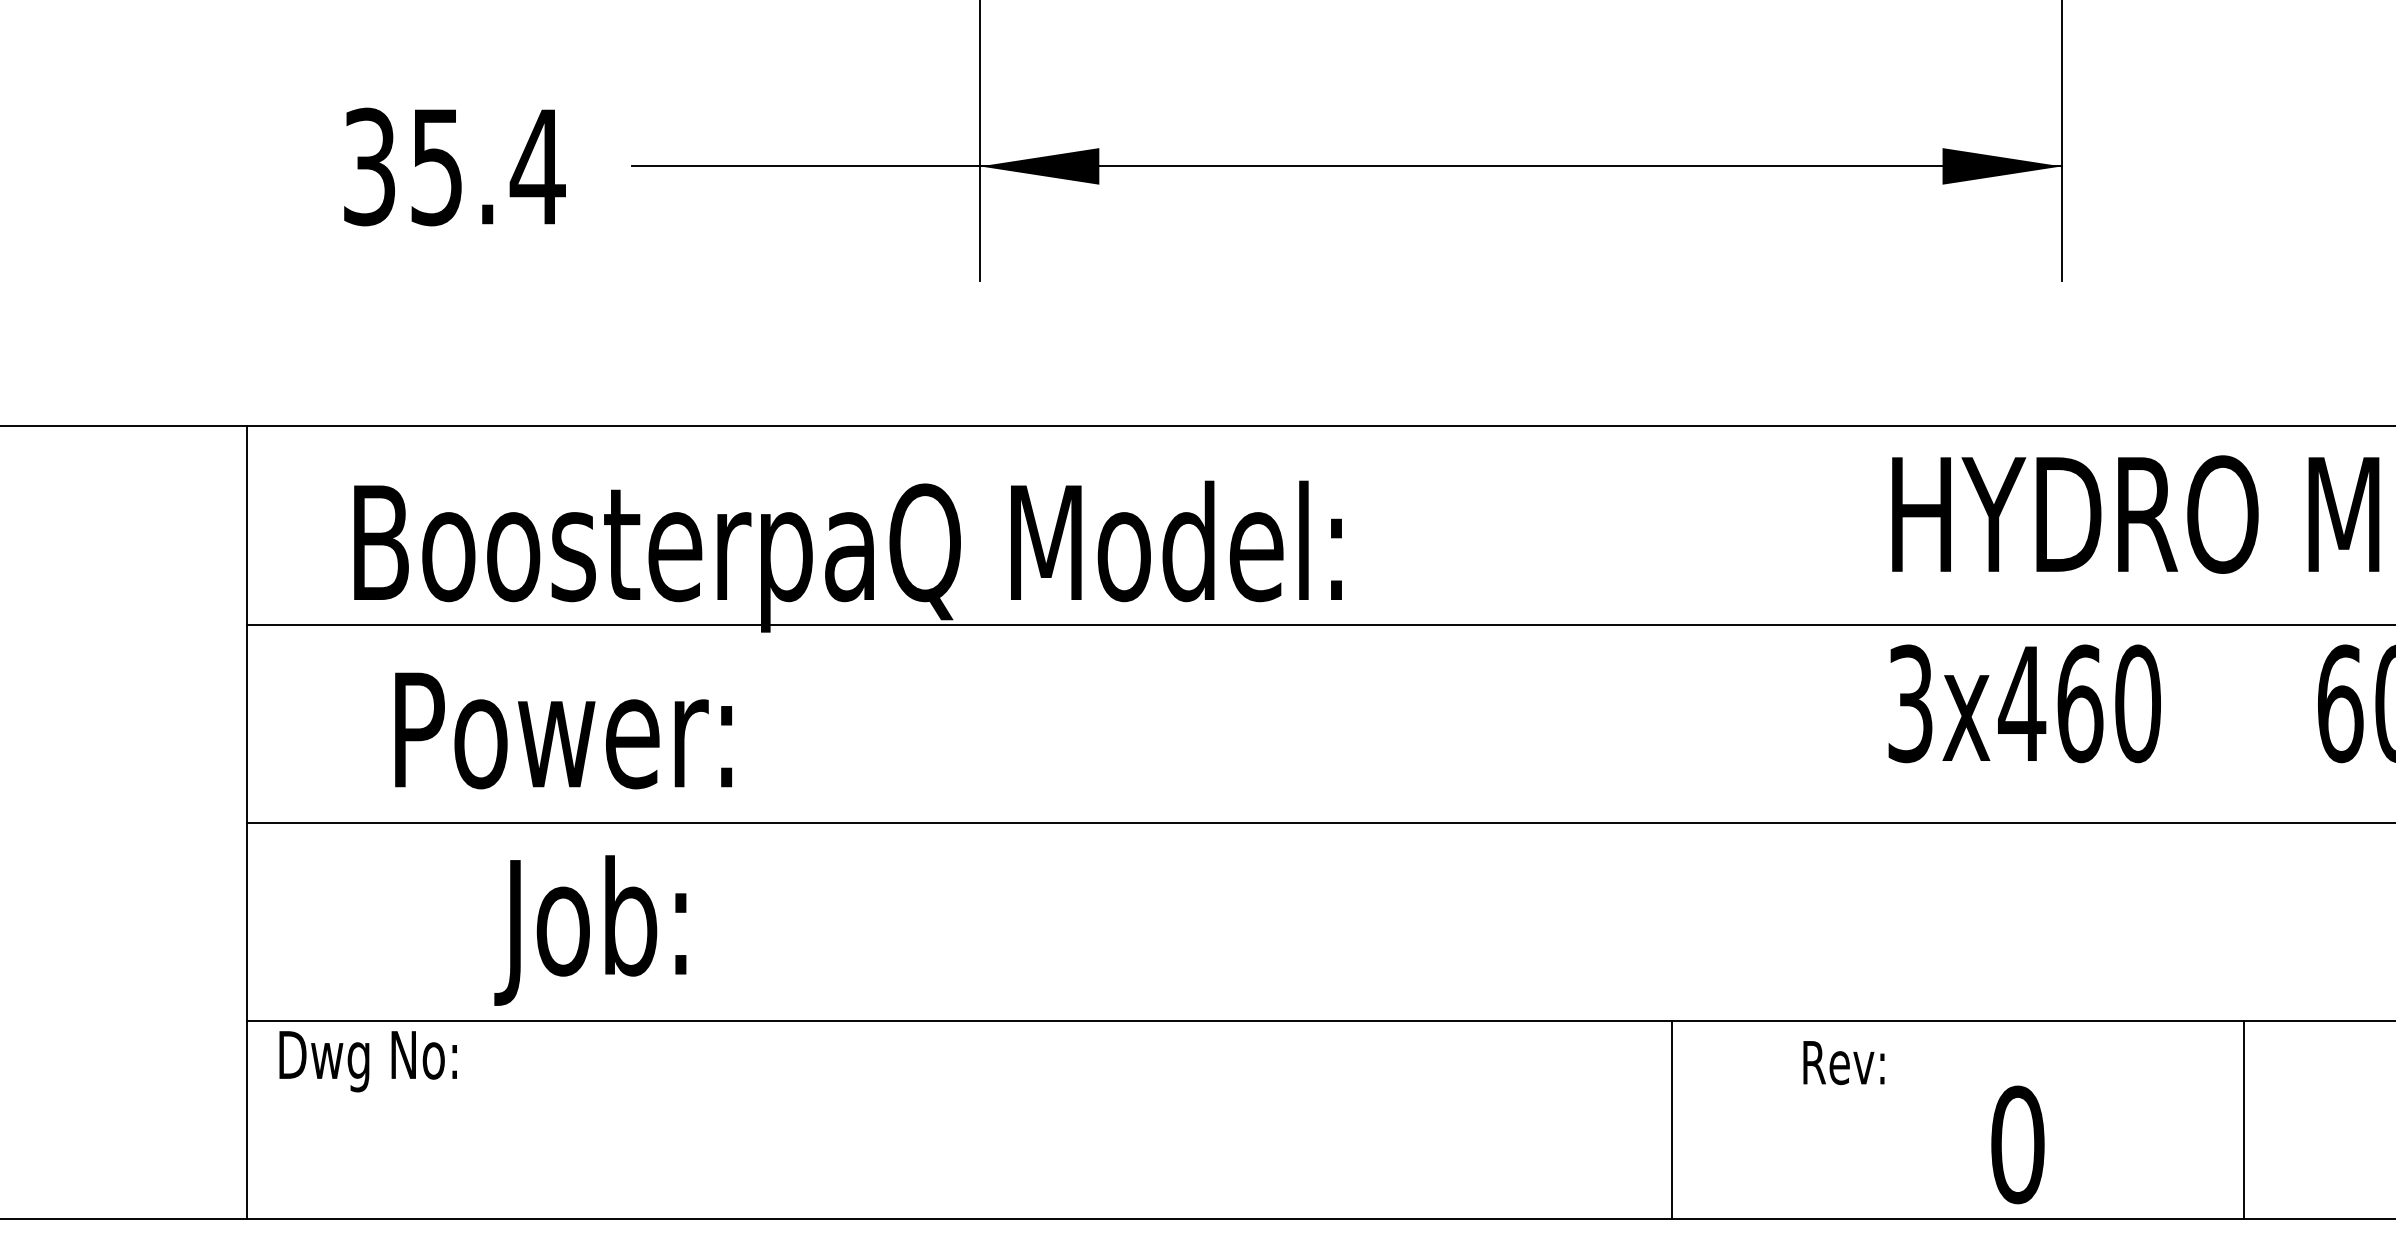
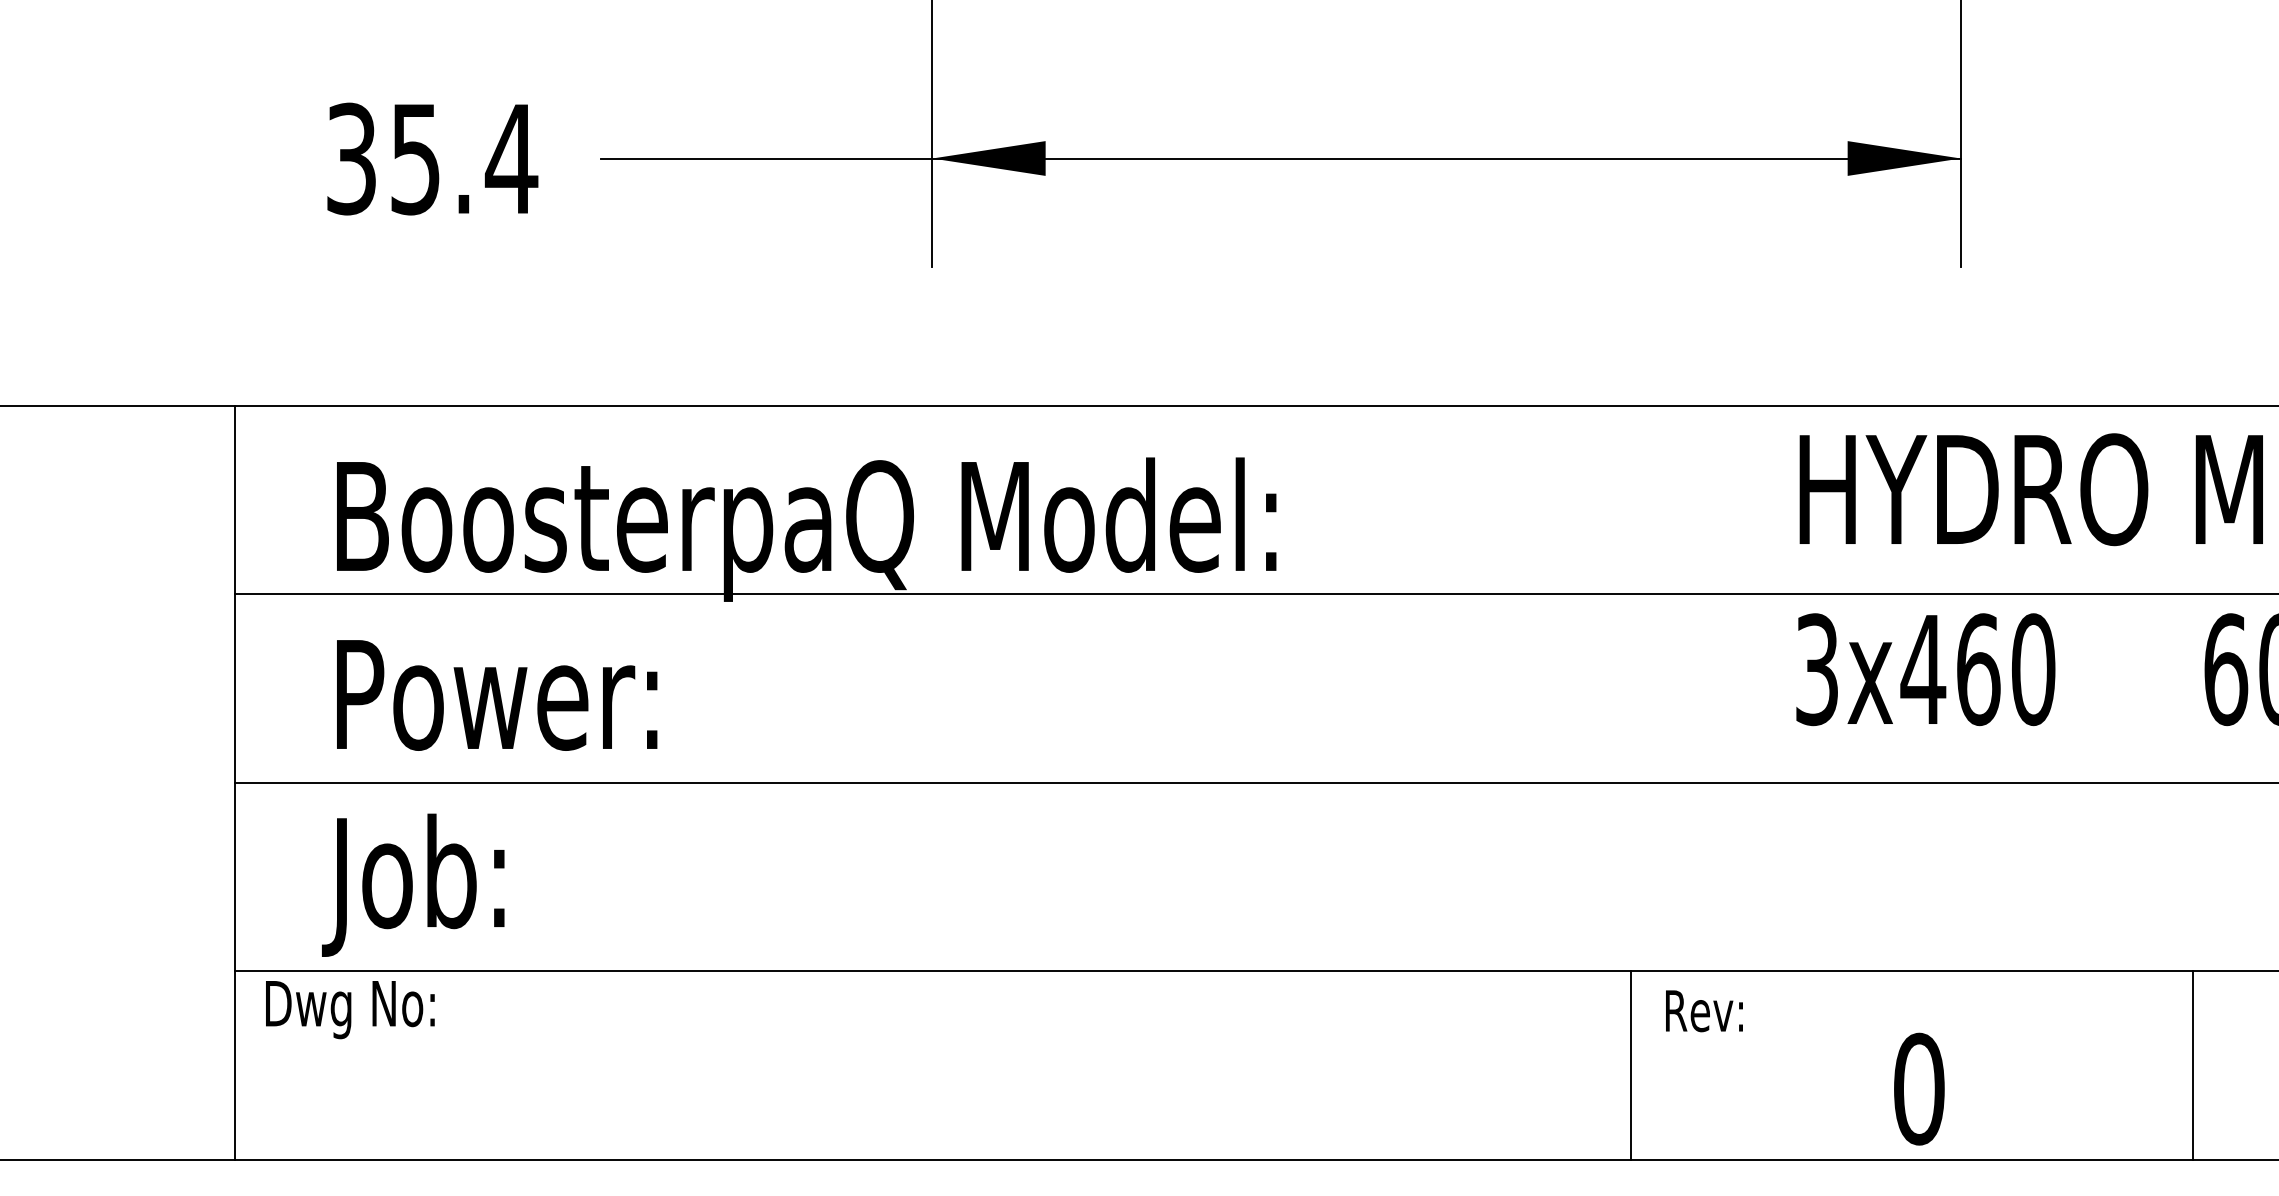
text: (563, 730) -> (497, 695), moved
text: (590, 930) -> (413, 885), moved
text: (1843, 1063) -> (1703, 1011), moved
line: (1671, 1120) -> (1630, 1065), moved
line: (2244, 1120) -> (2192, 1065), moved

